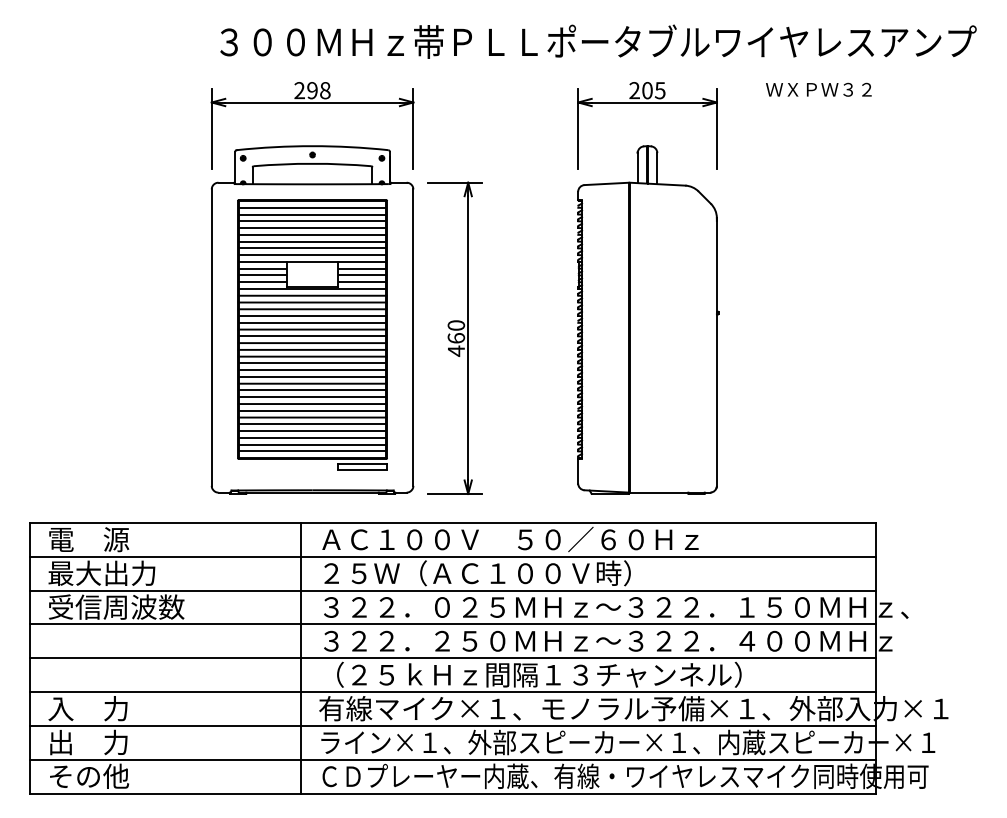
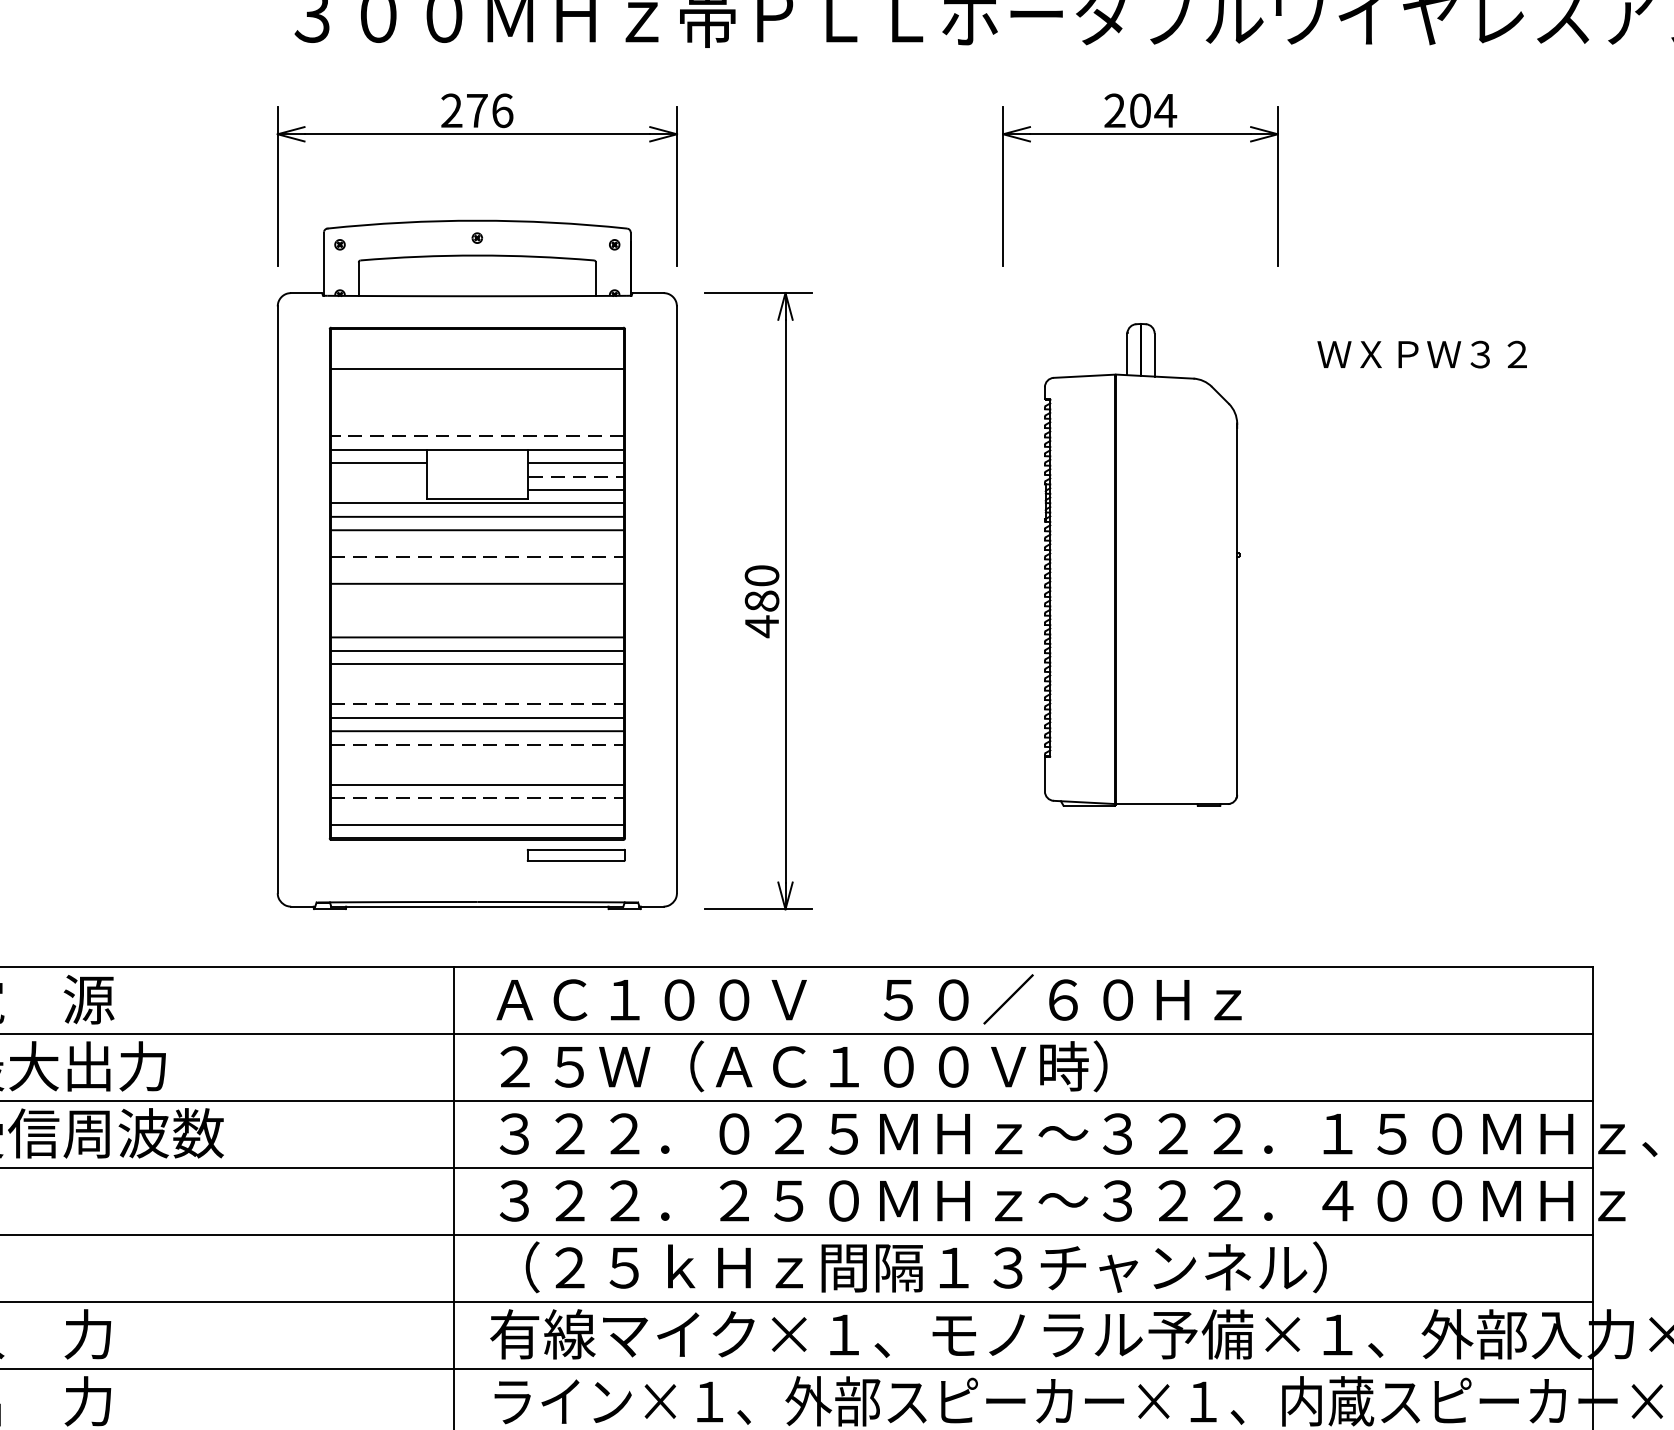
text: (818, 89) -> (1421, 354), moved
text: (318, 90) -> (489, 110), 298 -> 276
text: (659, 90) -> (1164, 110), 205 -> 204
line: (312, 207) -> (477, 342), removed
line: (312, 214) -> (477, 355), removed
line: (312, 228) -> (477, 383), removed
line: (312, 234) -> (477, 395), removed
line: (312, 241) -> (477, 409), removed
line: (312, 248) -> (477, 423), removed
line: (312, 255) -> (477, 437), solid -> dashed
line: (262, 275) -> (378, 476), removed
line: (362, 275) -> (576, 476), solid -> dashed
line: (262, 282) -> (378, 490), removed
line: (312, 309) -> (477, 544), removed
line: (312, 316) -> (477, 557), solid -> dashed
part: (648, 319) -> (1142, 563), size x0.7
line: (312, 322) -> (477, 569), removed
line: (312, 336) -> (477, 597), removed
text: (455, 338) -> (760, 601), 460 -> 480
line: (312, 343) -> (477, 611), removed
line: (312, 349) -> (477, 623), removed
line: (312, 376) -> (477, 676), removed
line: (312, 383) -> (477, 690), removed
line: (312, 390) -> (477, 704), solid -> dashed
line: (312, 410) -> (477, 744), solid -> dashed
line: (312, 417) -> (477, 757), removed
line: (312, 424) -> (477, 771), removed
line: (312, 437) -> (477, 797), solid -> dashed
line: (312, 444) -> (477, 811), removed

